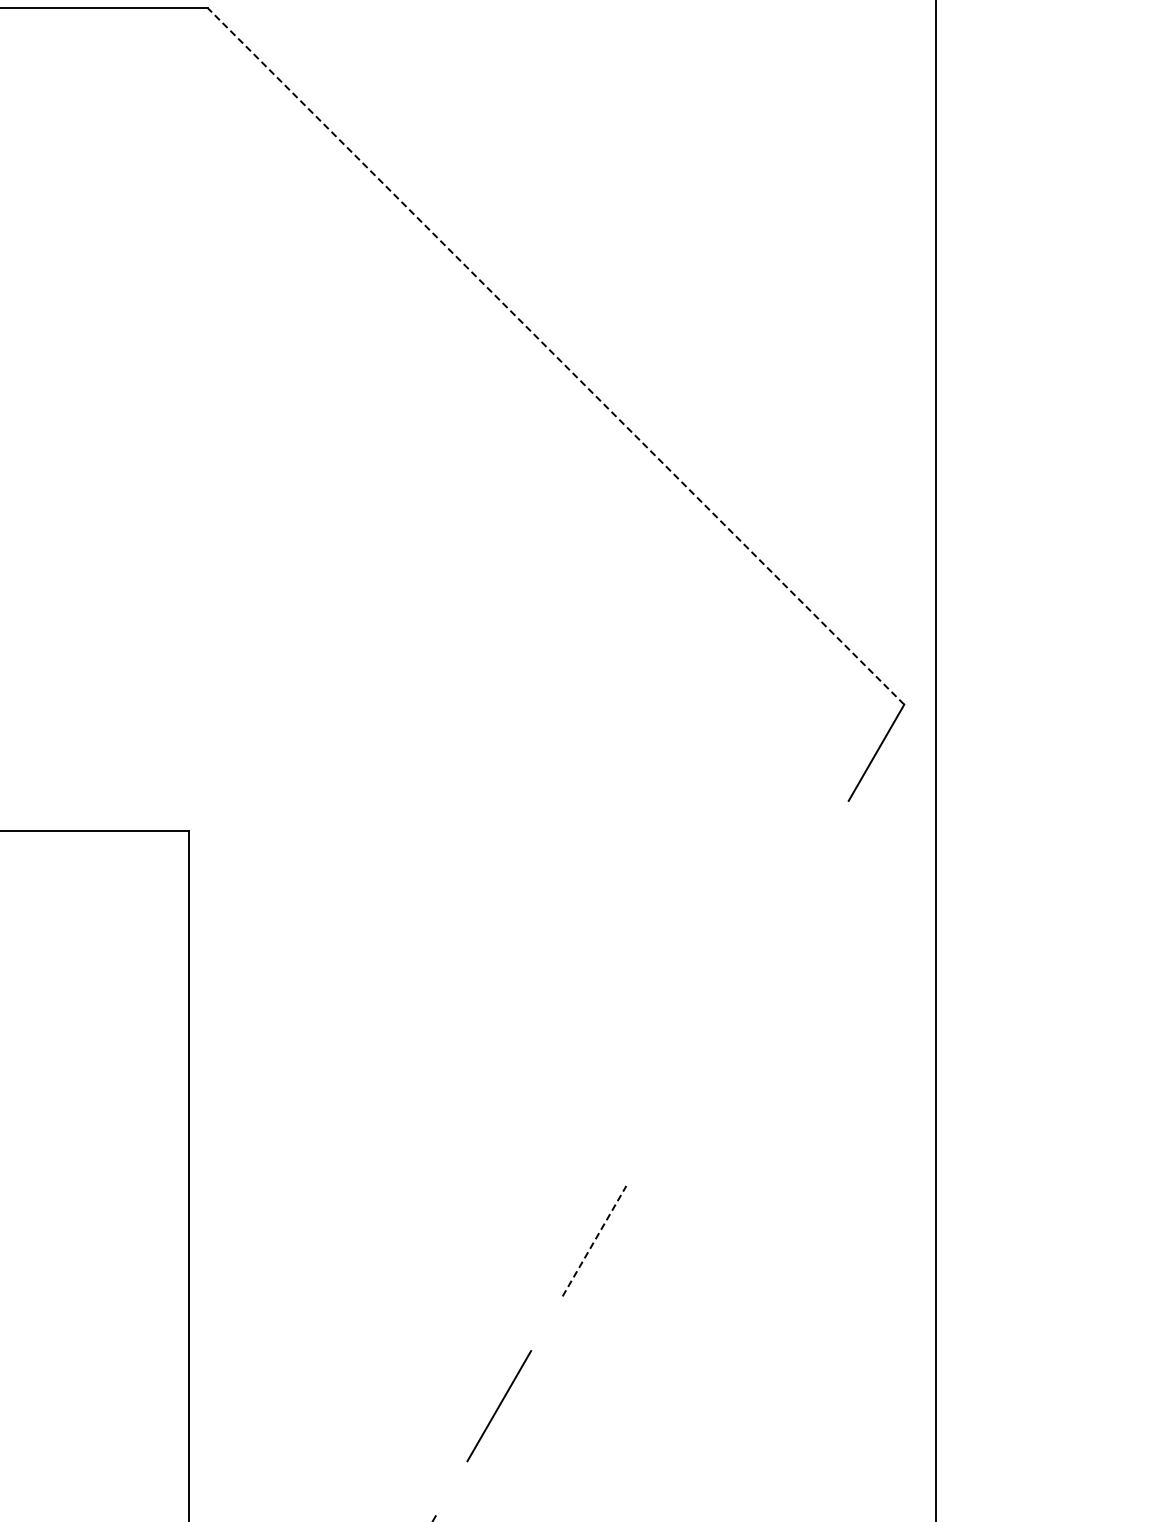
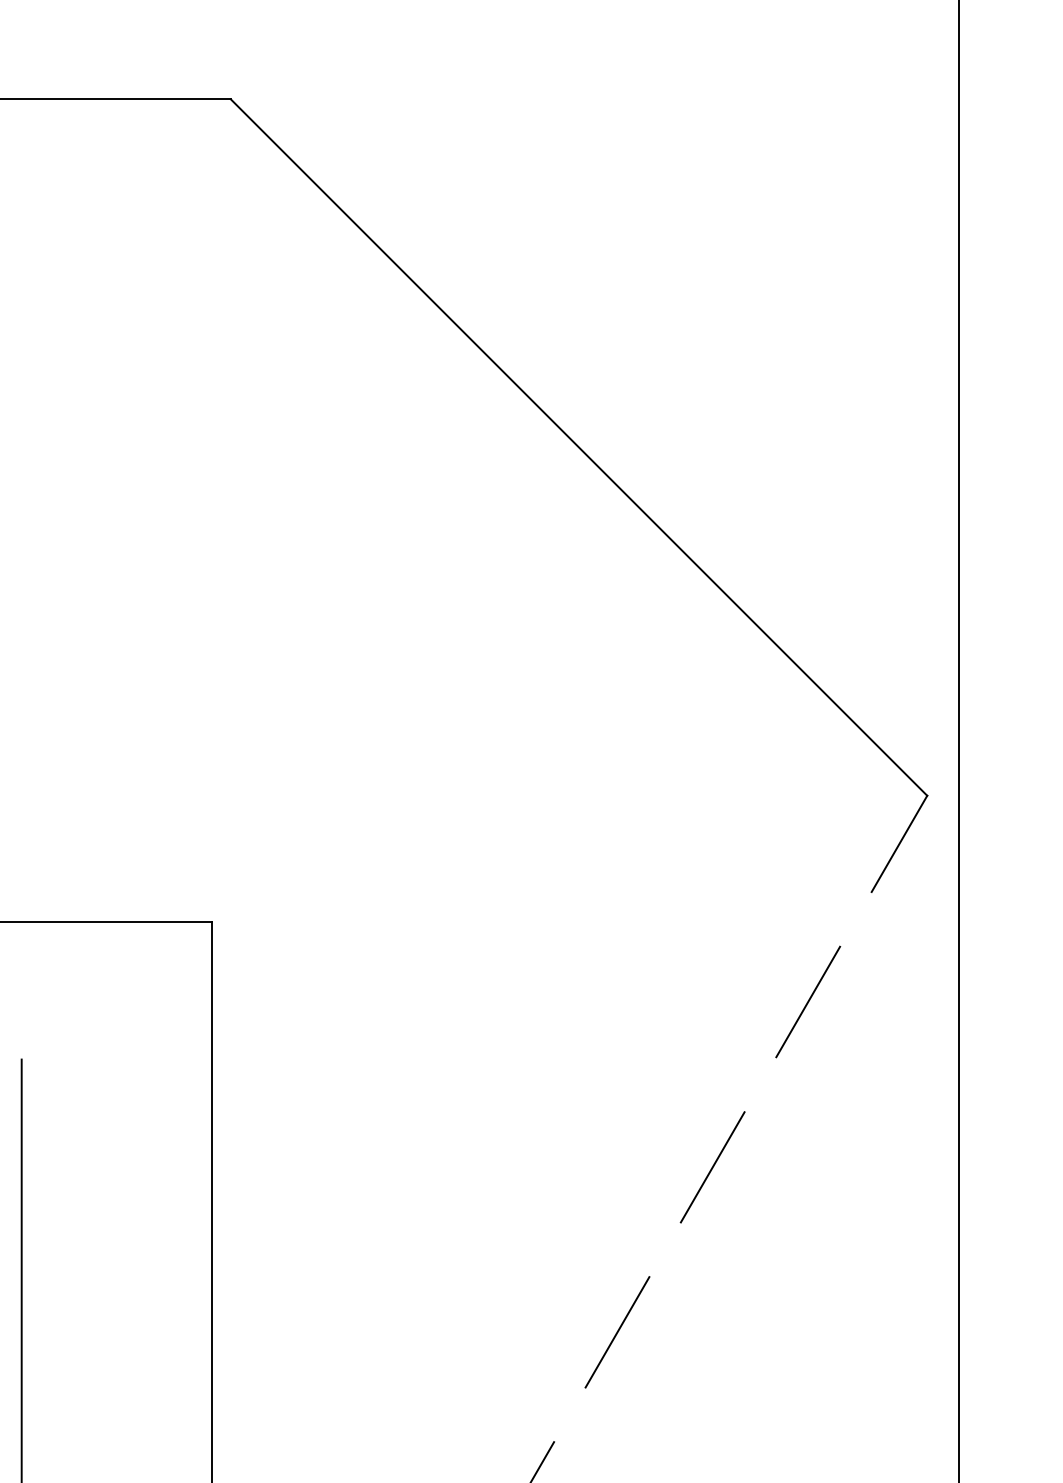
line: (555, 356) -> (578, 447), dashed -> solid
line: (785, 910) -> (808, 1001), added
line: (689, 1076) -> (712, 1167), added
line: (594, 1241) -> (617, 1332), dashed -> solid

